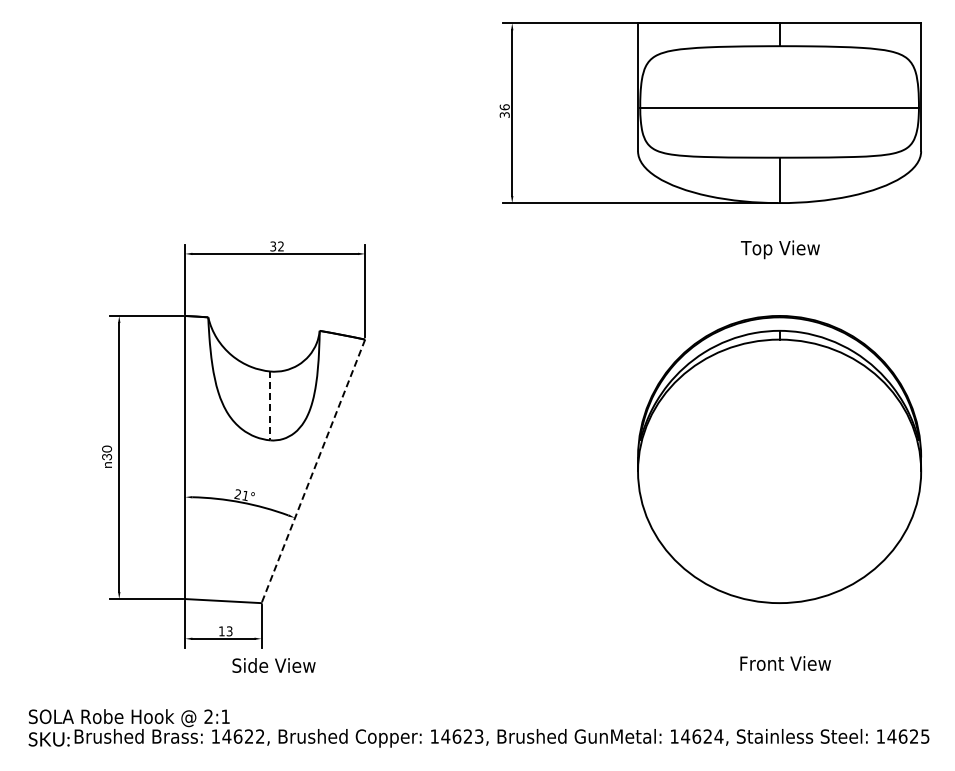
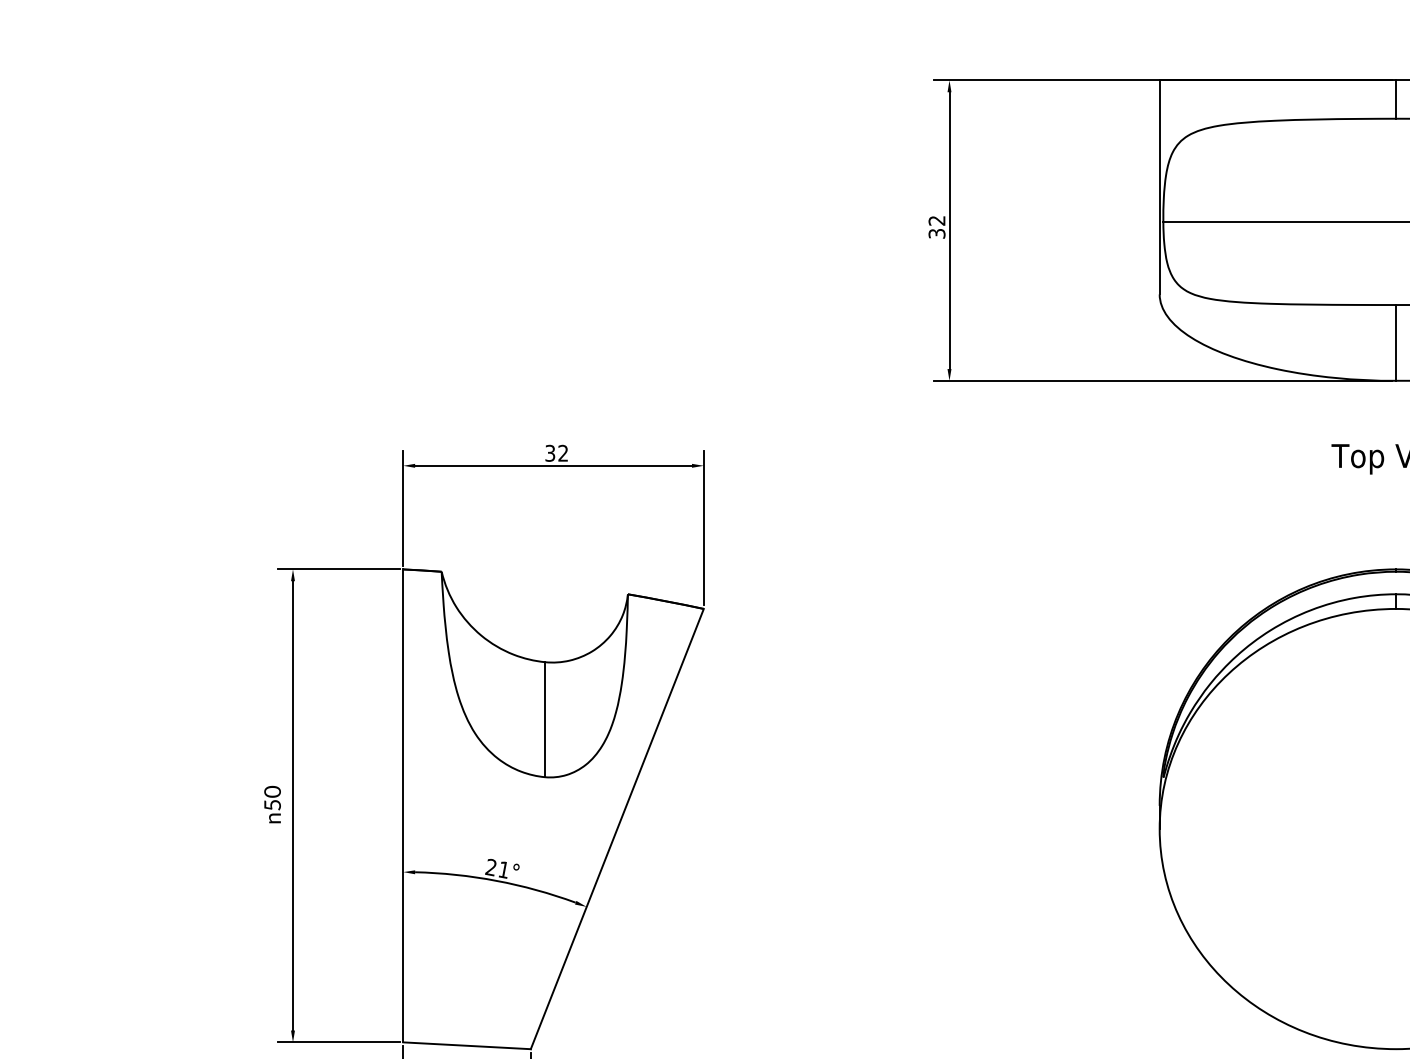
text: (504, 107) -> (936, 221), 36 -> 32
line: (270, 406) -> (545, 720), dashed -> solid
text: (106, 457) -> (271, 805), 30 -> 50
line: (313, 471) -> (617, 829), dashed -> solid

